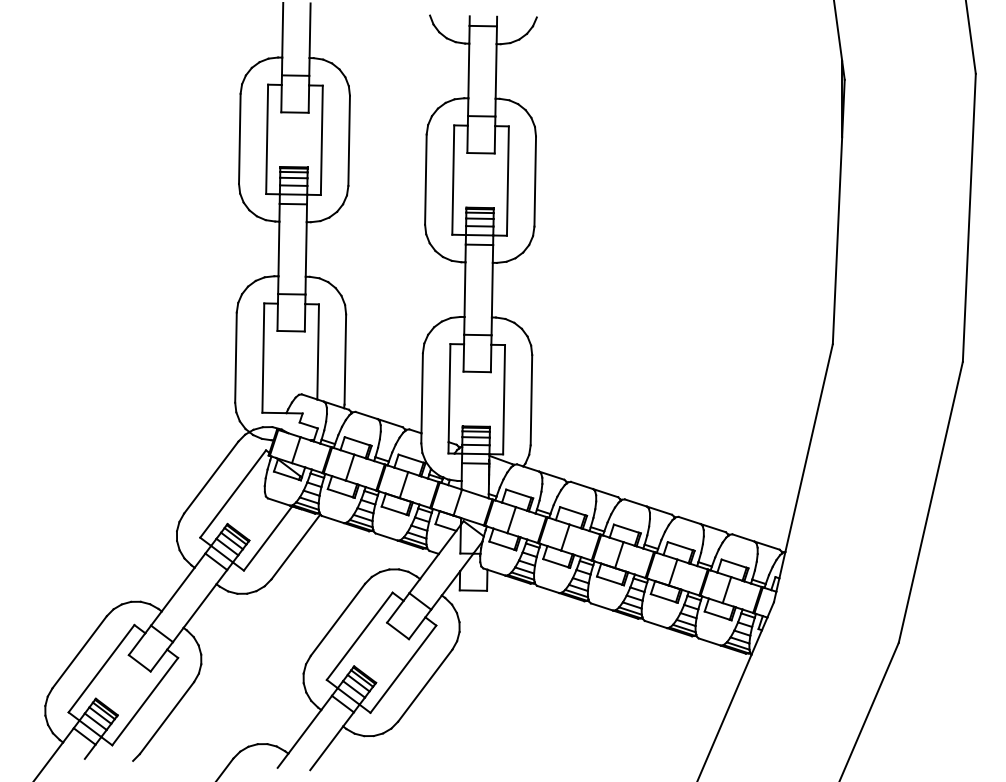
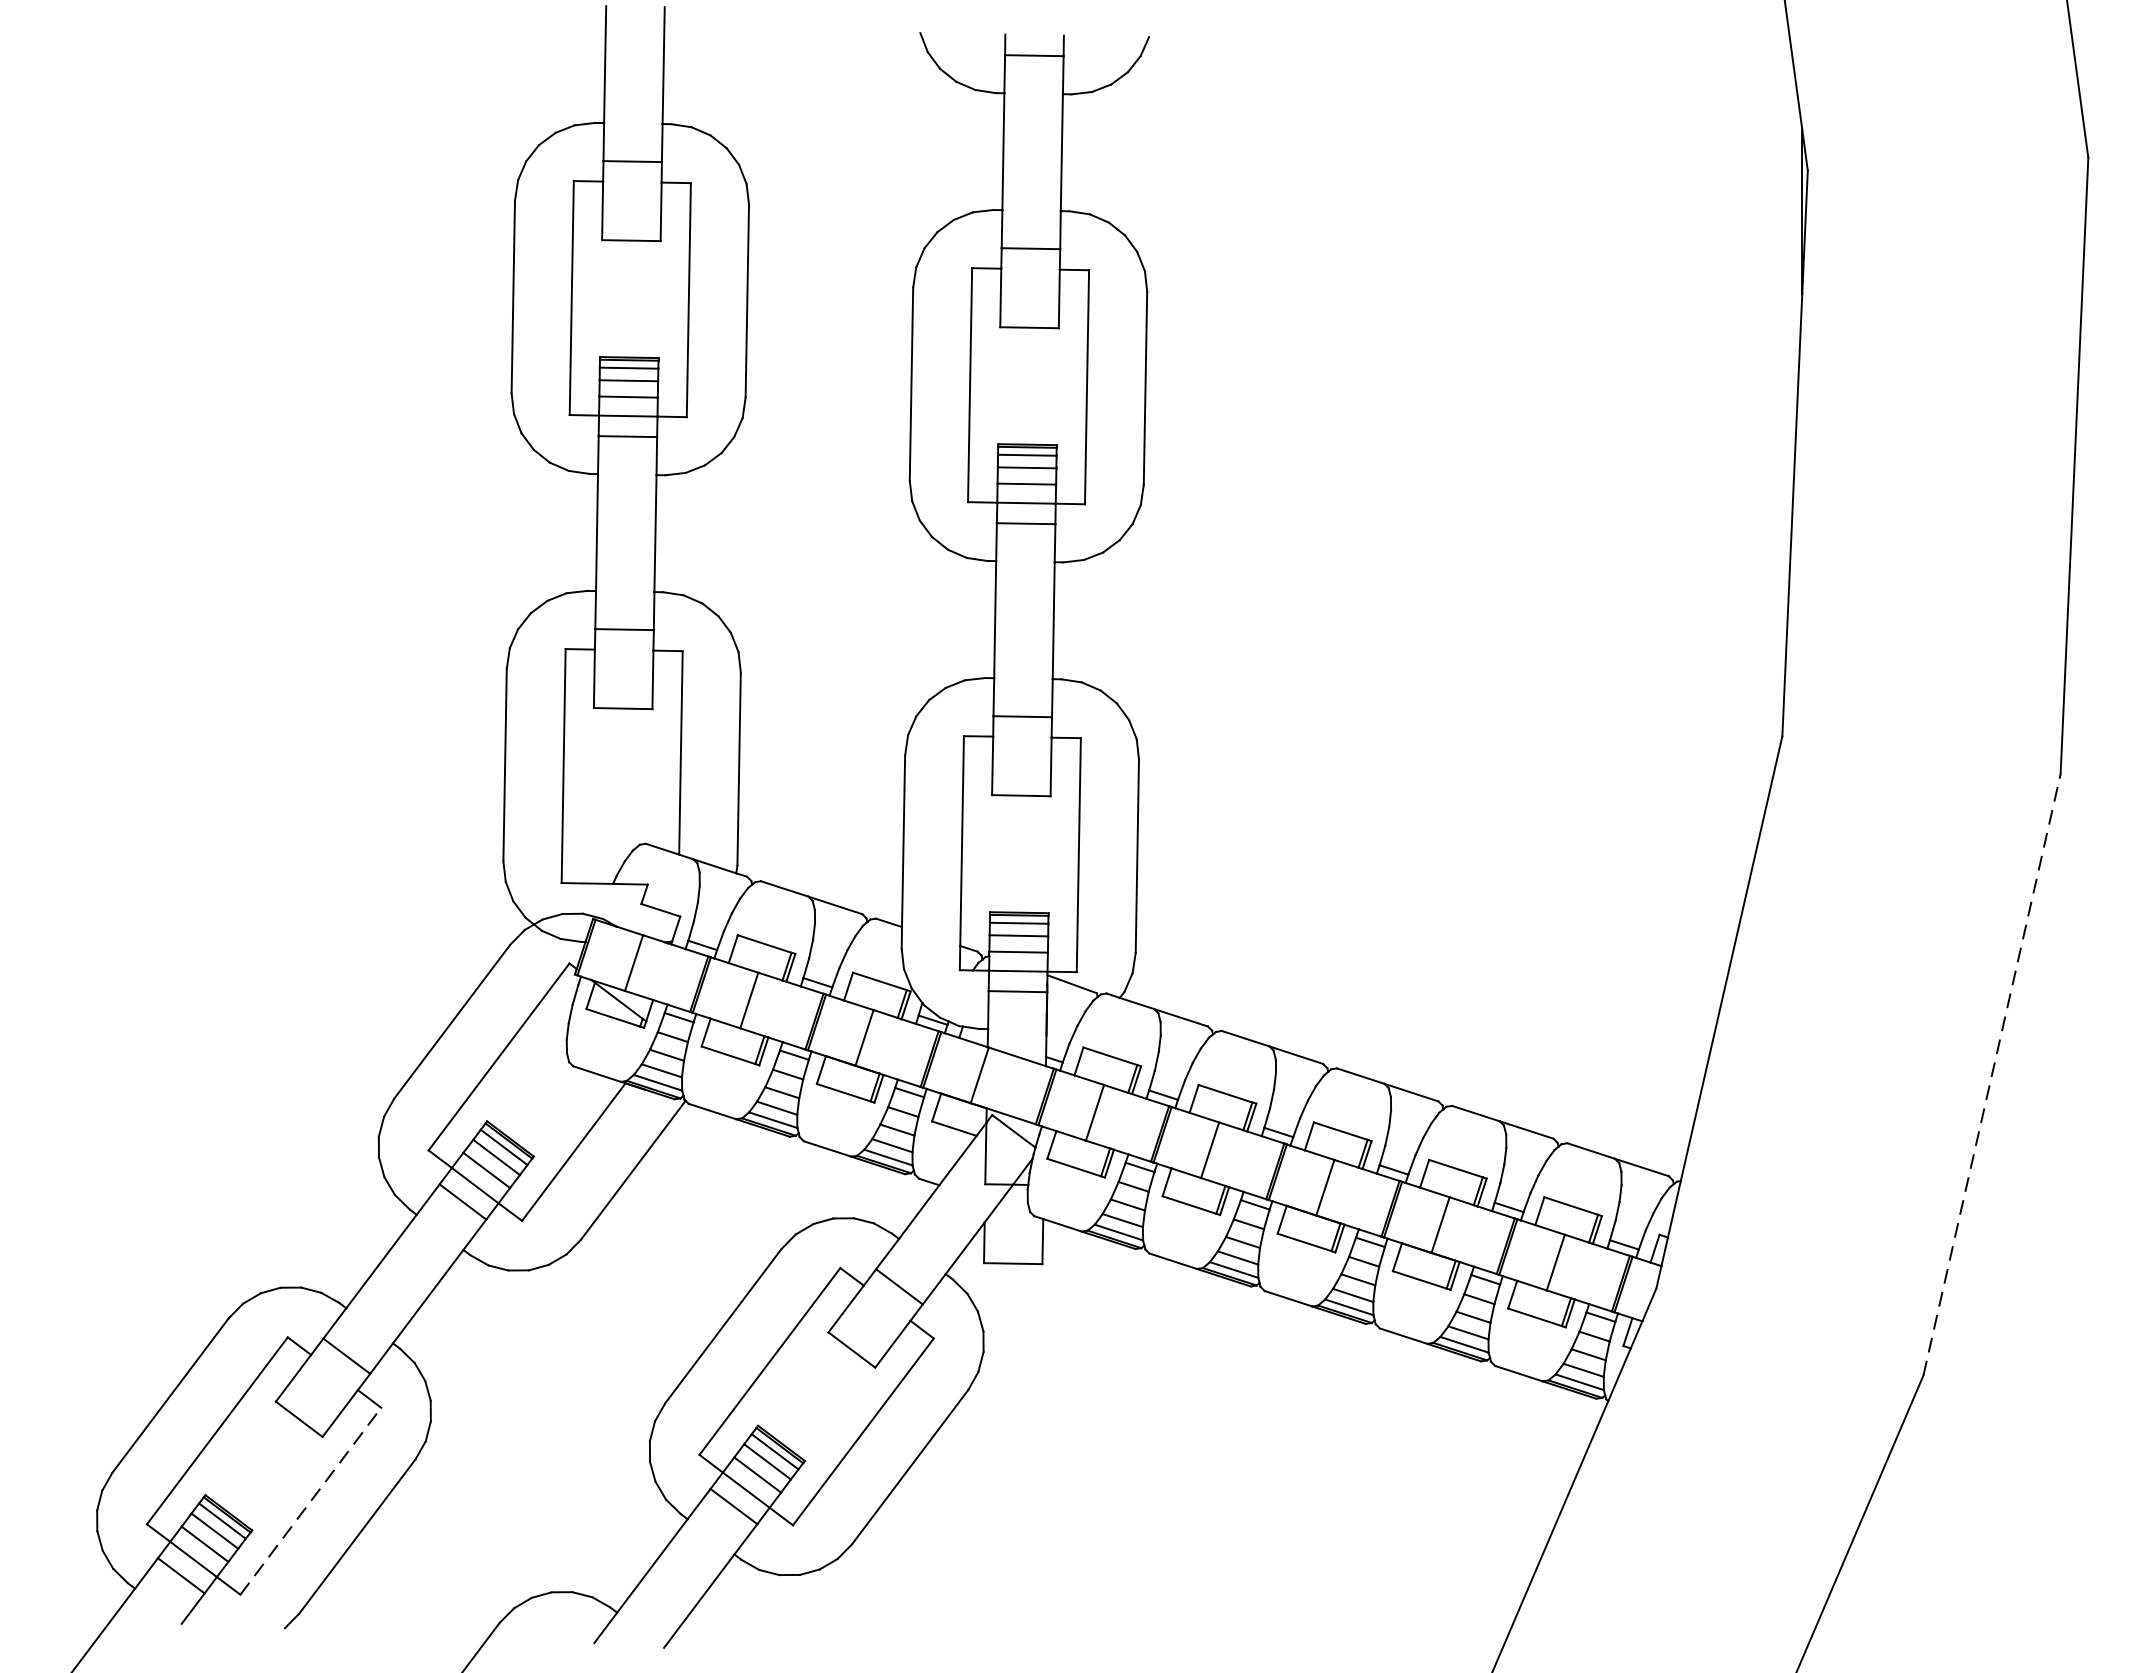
line: (930, 501) -> (1991, 1072), solid -> dashed
line: (145, 701) -> (311, 1500), solid -> dashed

